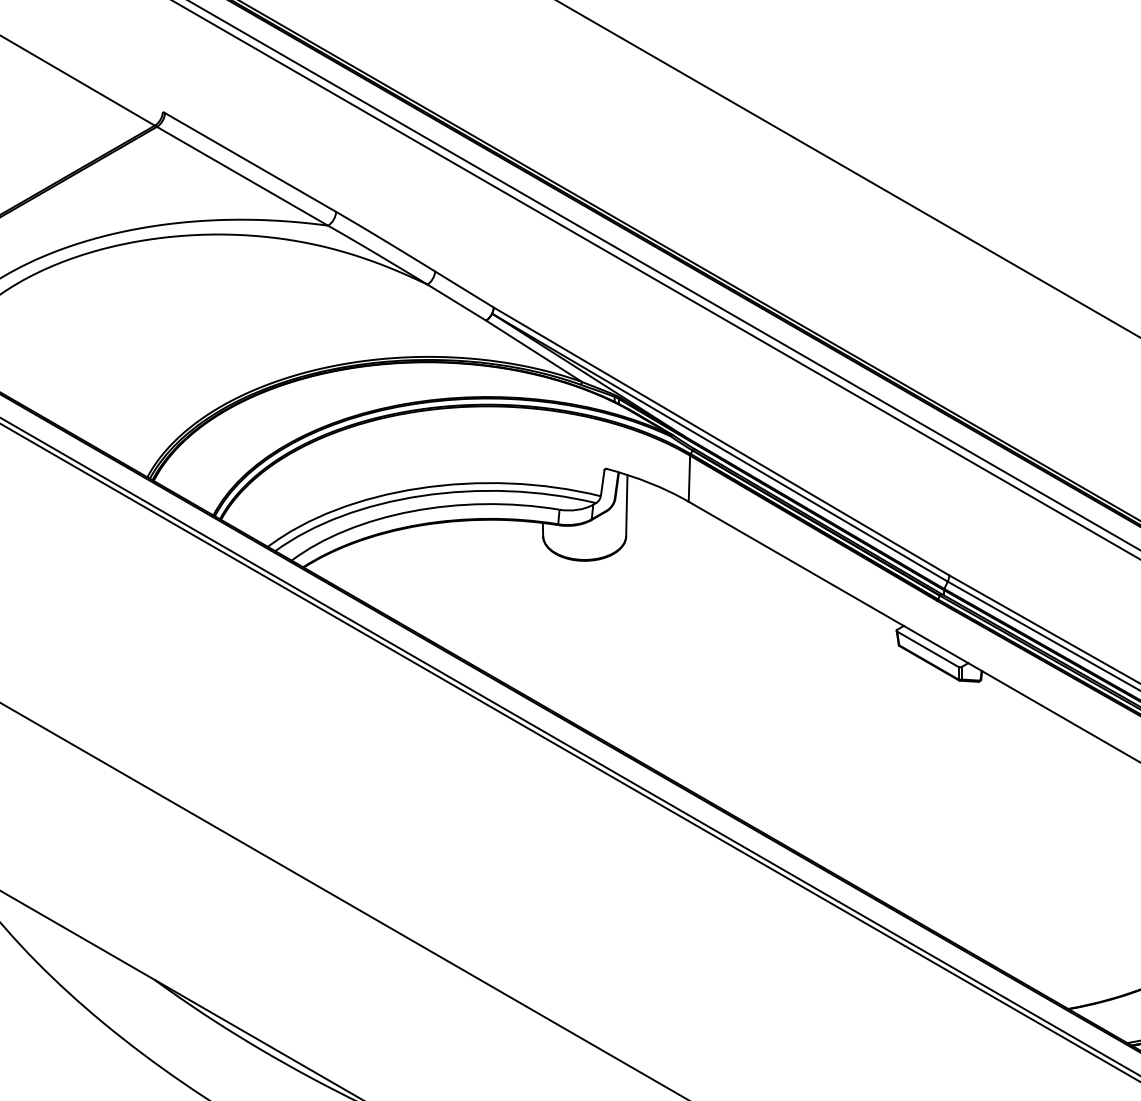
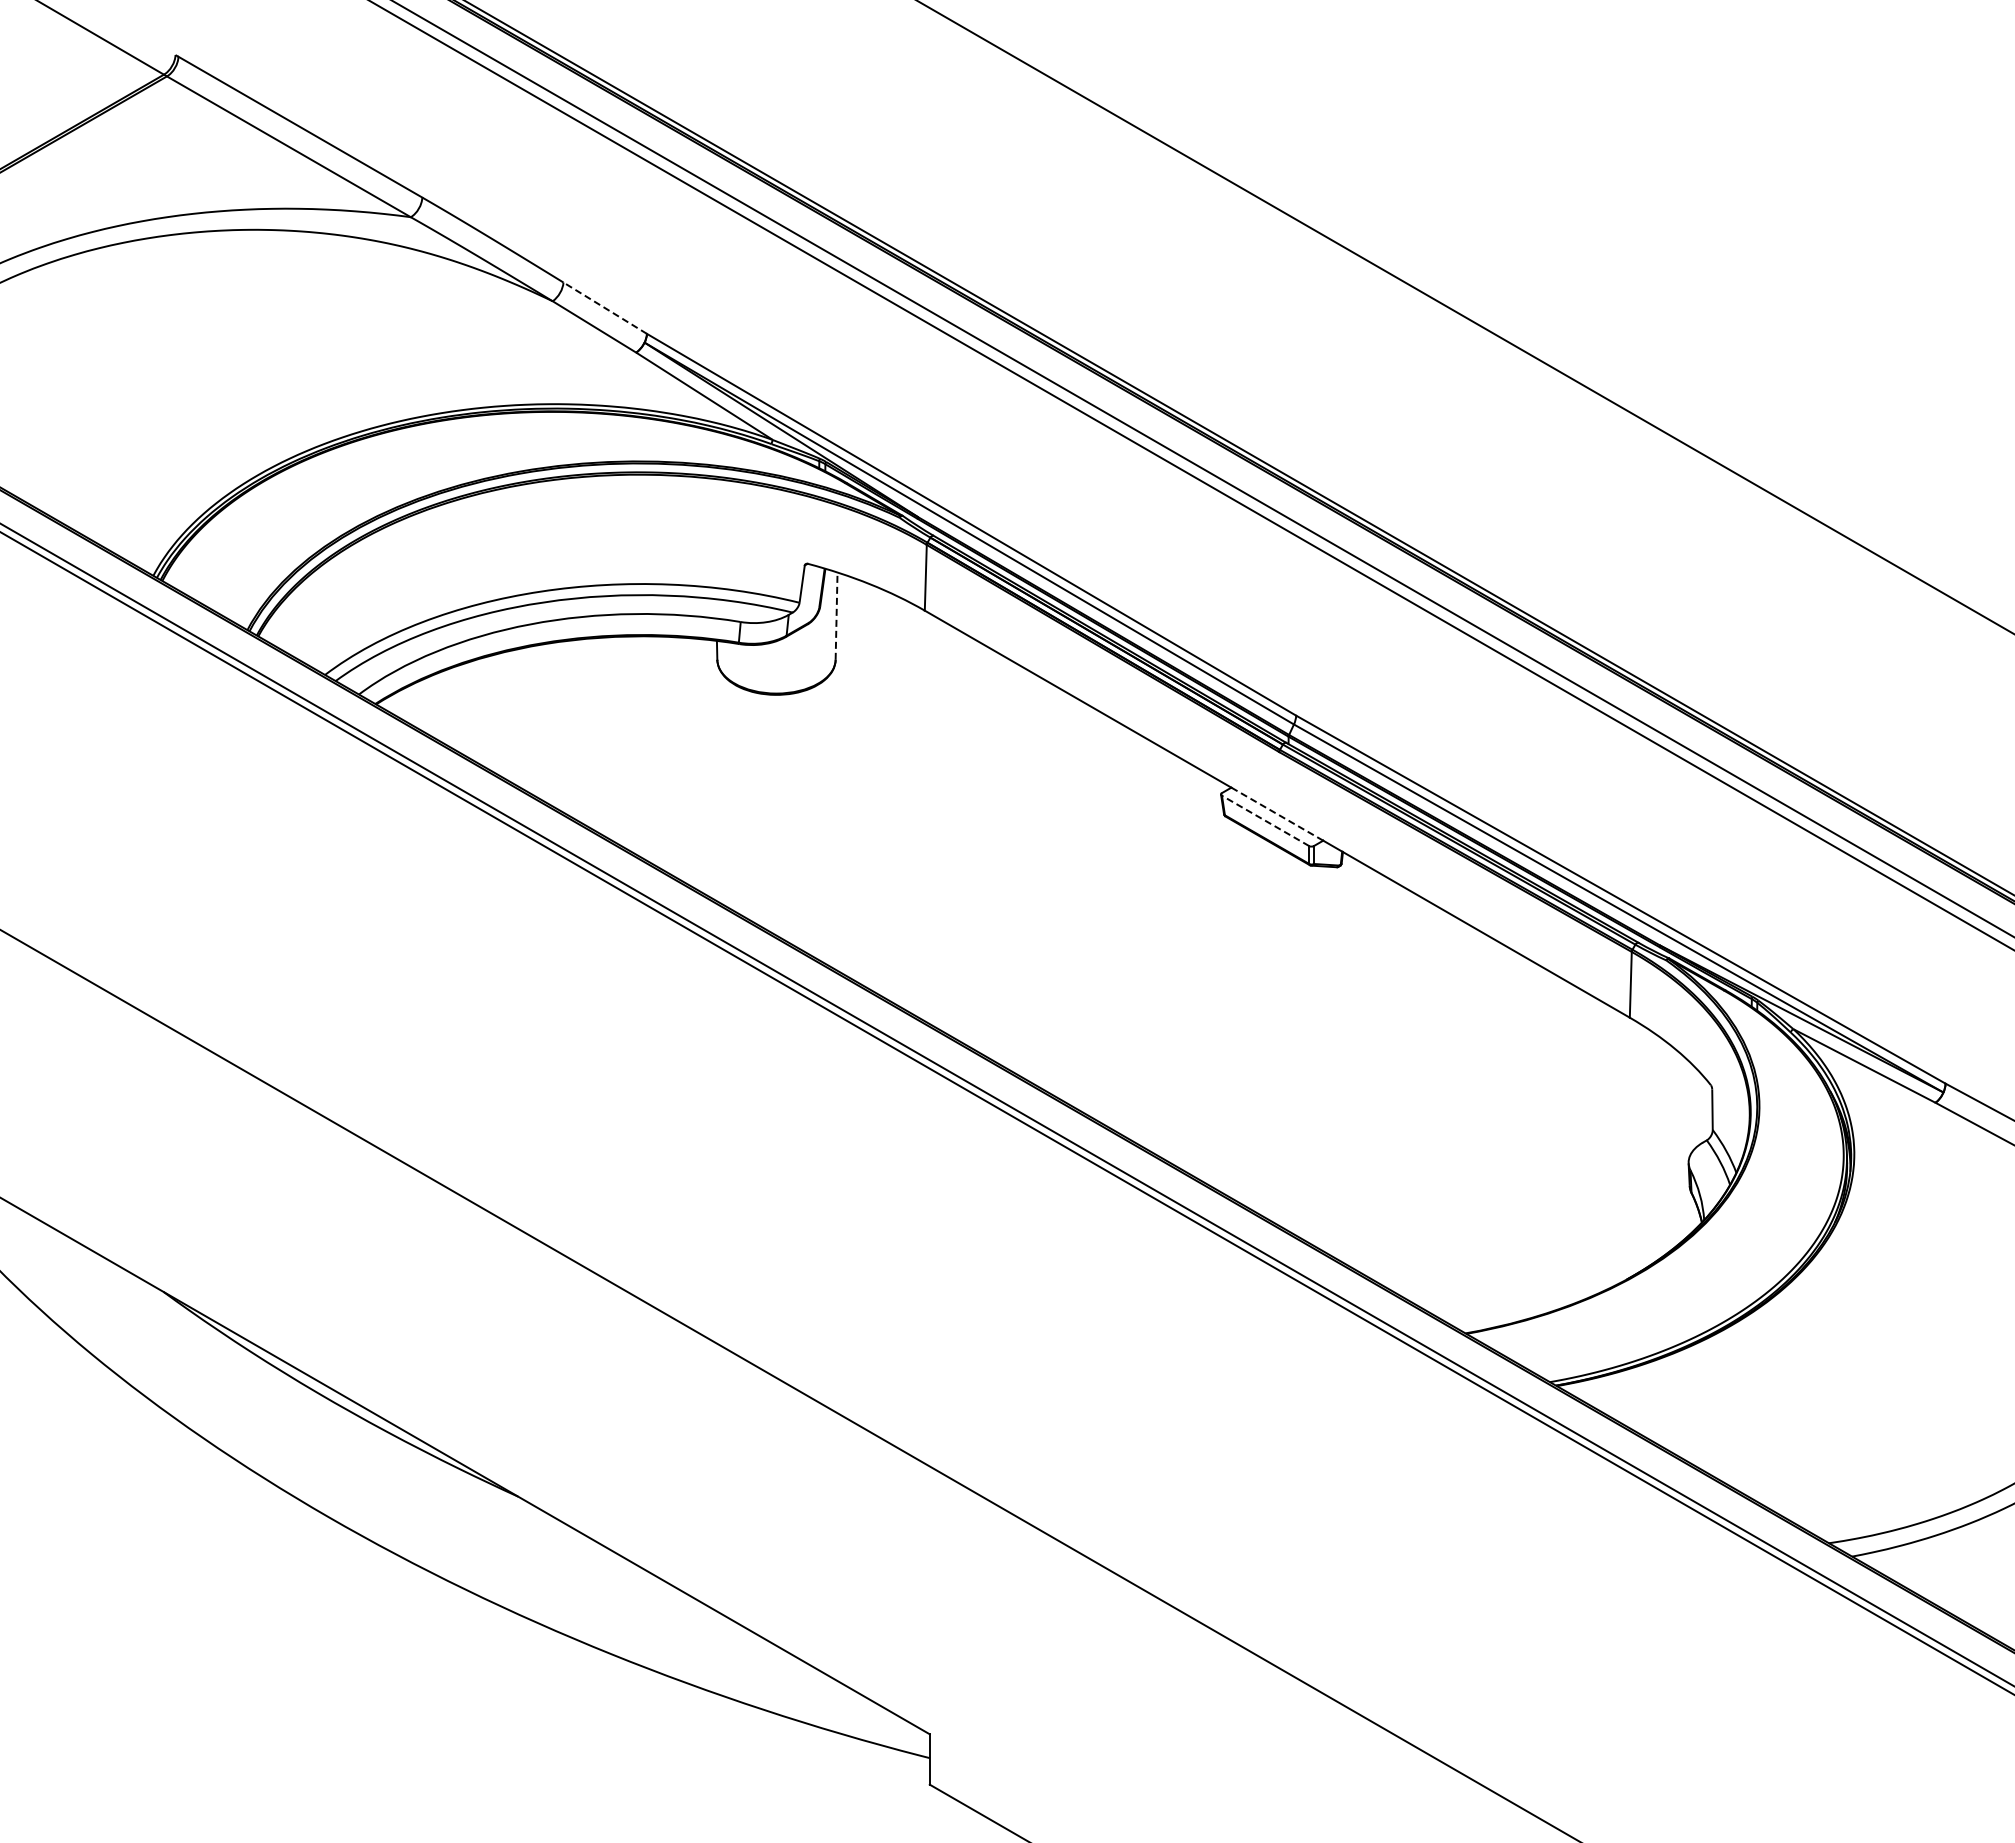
line: (463, 289) -> (604, 307), solid -> dashed
line: (626, 505) -> (836, 616), solid -> dashed
line: (935, 644) -> (1276, 813), solid -> dashed
line: (927, 649) -> (1265, 820), solid -> dashed

